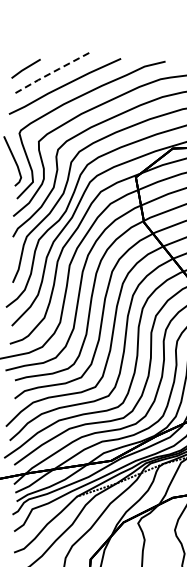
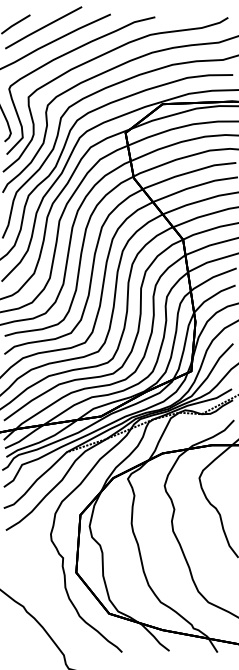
line: (53, 71) -> (43, 27), dashed -> solid

